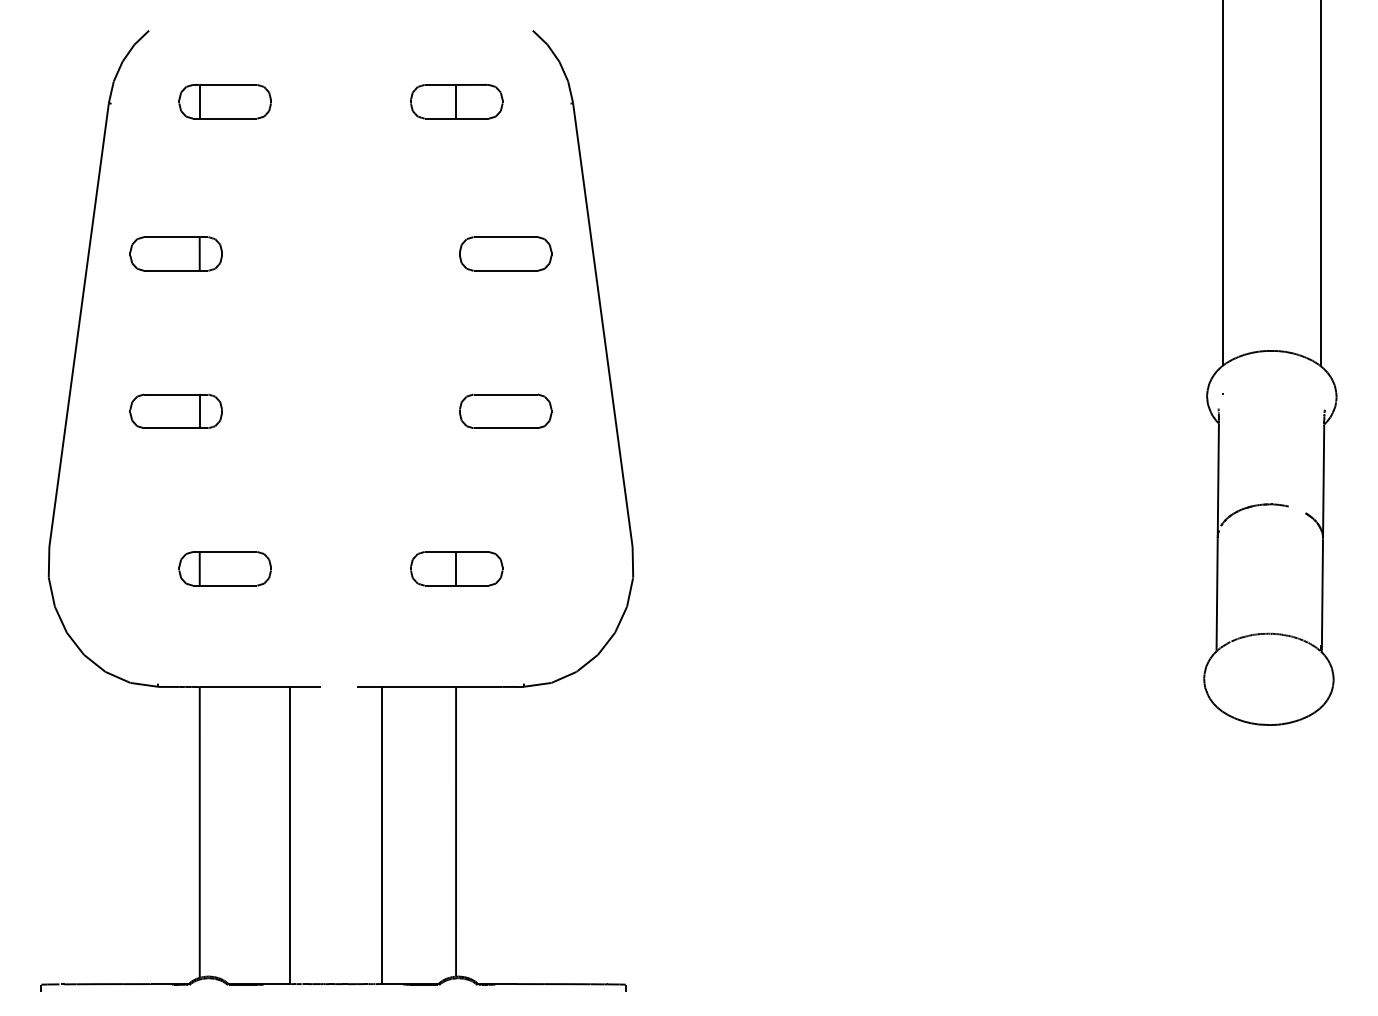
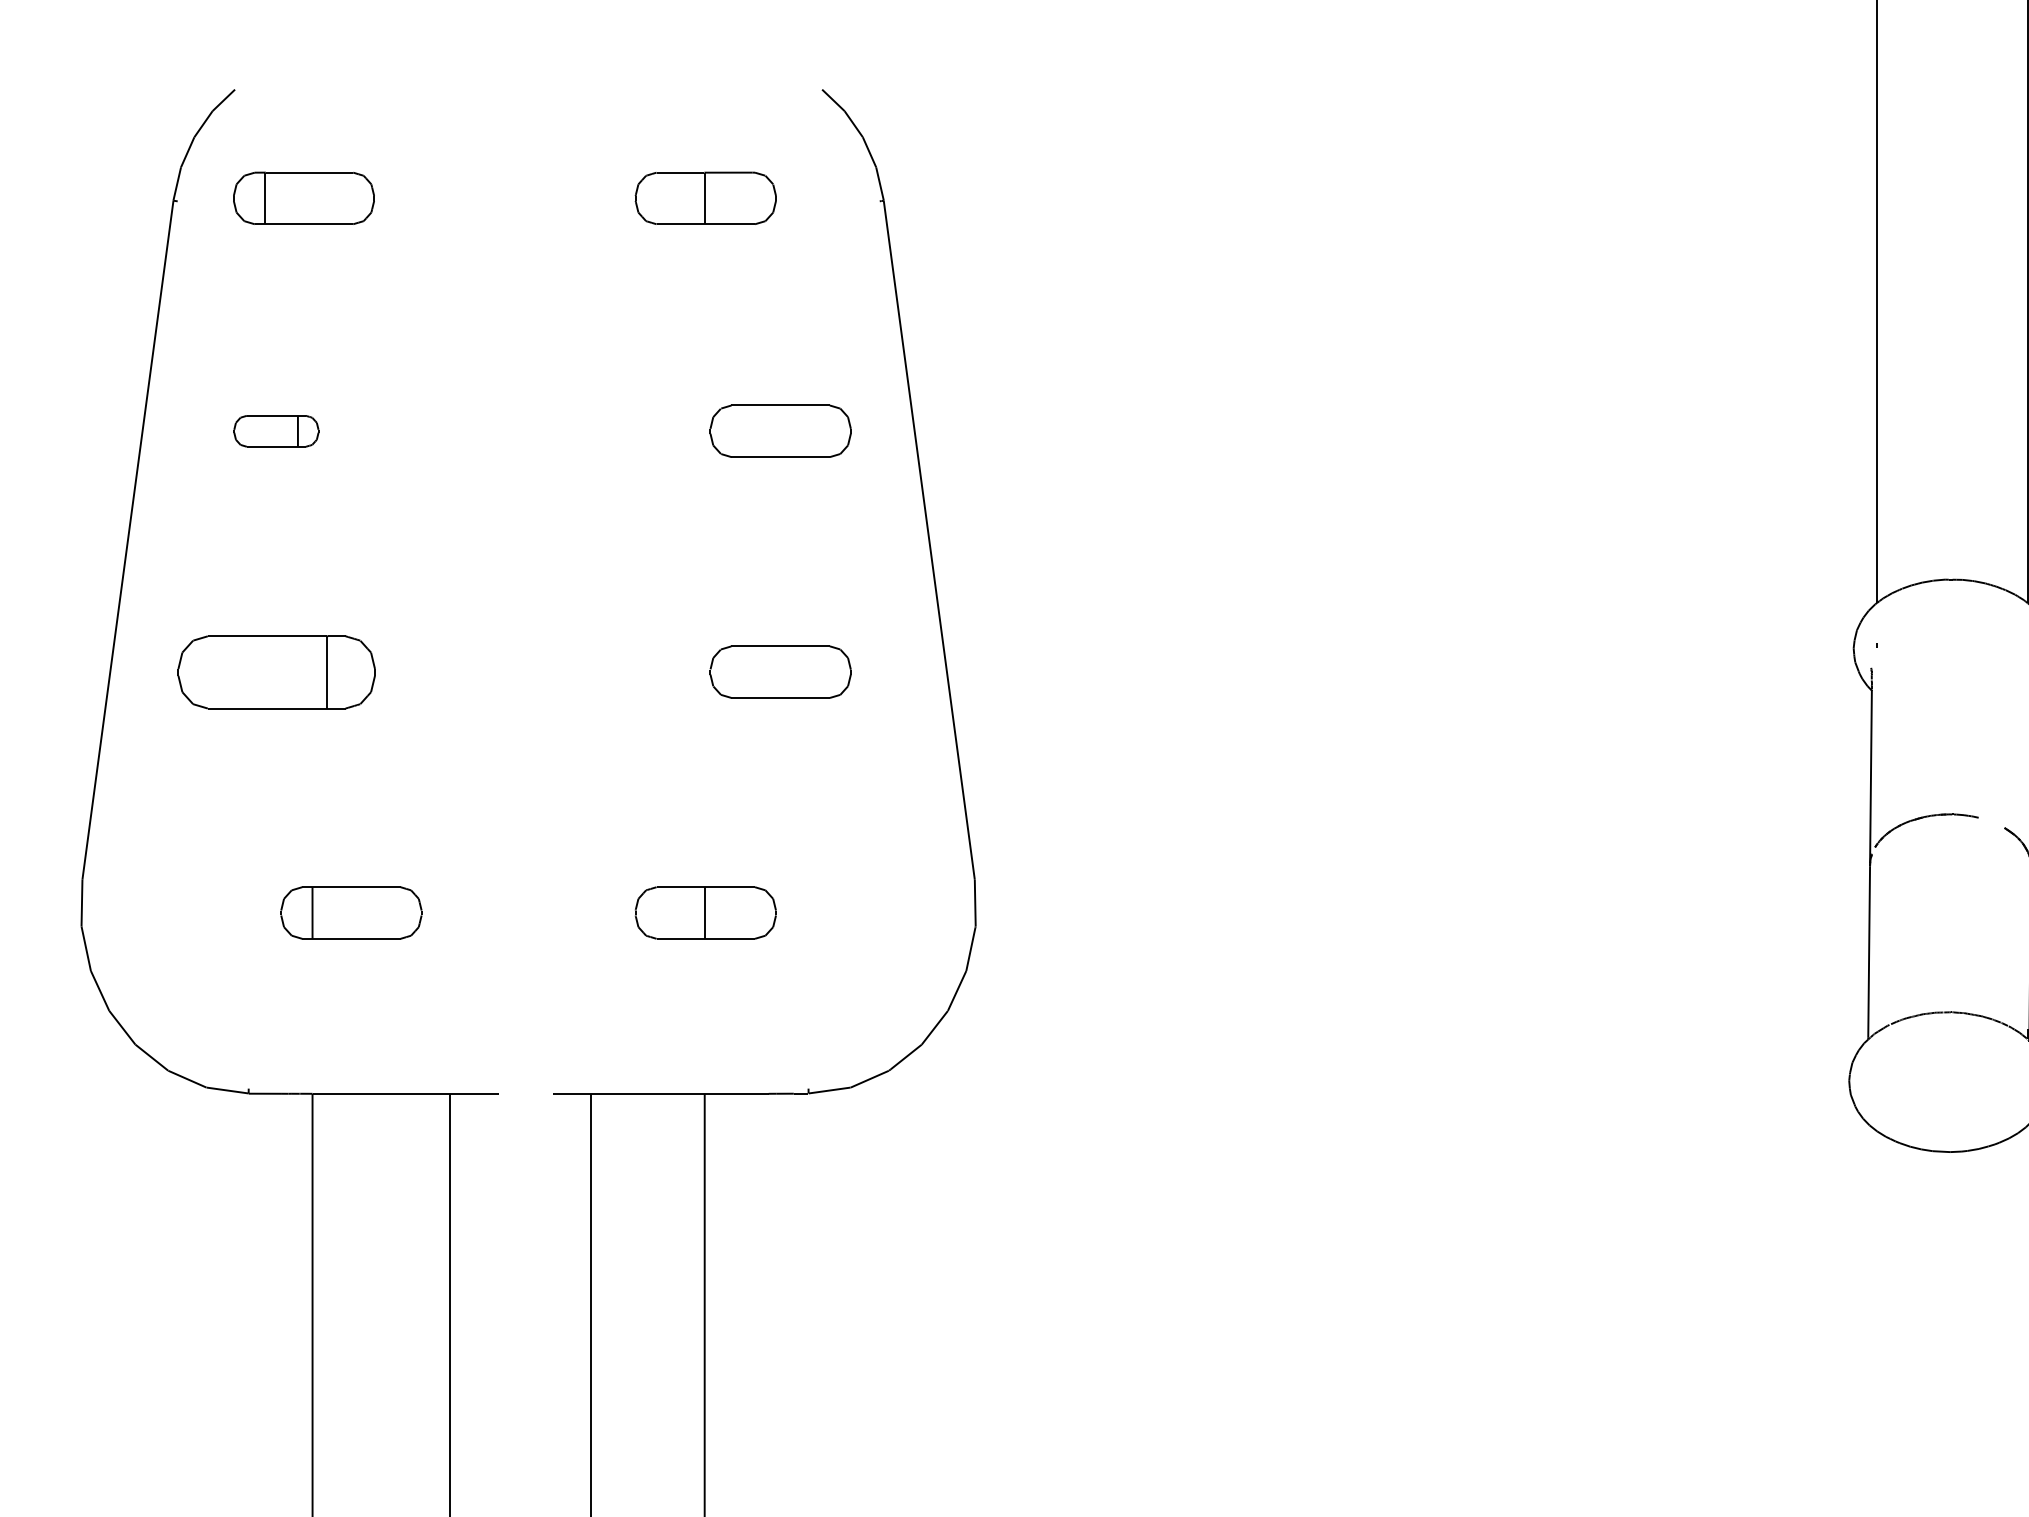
part: (224, 101) -> (302, 197), moved
part: (175, 253) -> (275, 430), size x0.6
part: (175, 410) -> (275, 670), size x1.4

